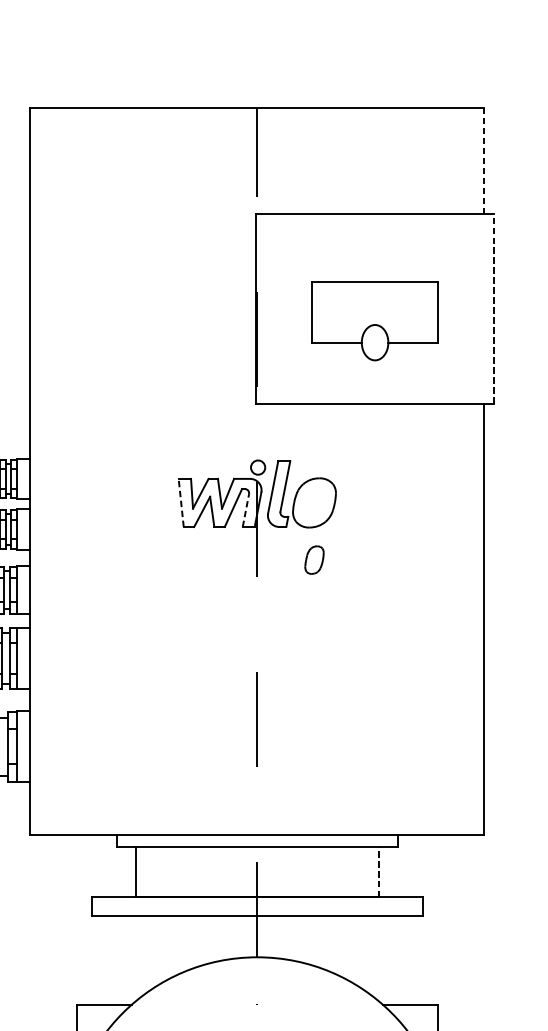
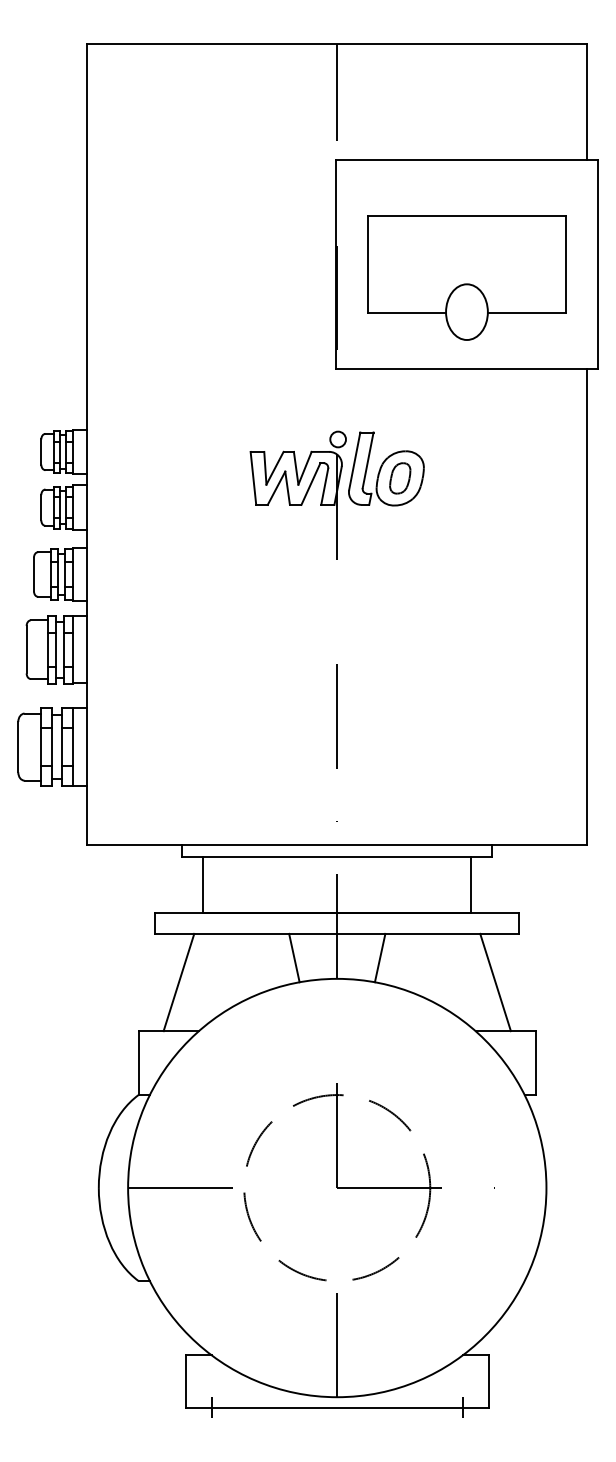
line: (484, 160) -> (587, 101), dashed -> solid
line: (493, 308) -> (597, 264), dashed -> solid
part: (374, 320) -> (466, 277), size x1.43
line: (181, 503) -> (253, 478), dashed -> solid
line: (245, 510) -> (324, 486), dashed -> solid
part: (314, 560) -> (400, 478), moved
line: (379, 872) -> (471, 885), dashed -> solid
line: (218, 937) -> (294, 957), added
line: (295, 937) -> (379, 957), added
line: (113, 960) -> (178, 982), added
line: (400, 960) -> (495, 982), added

